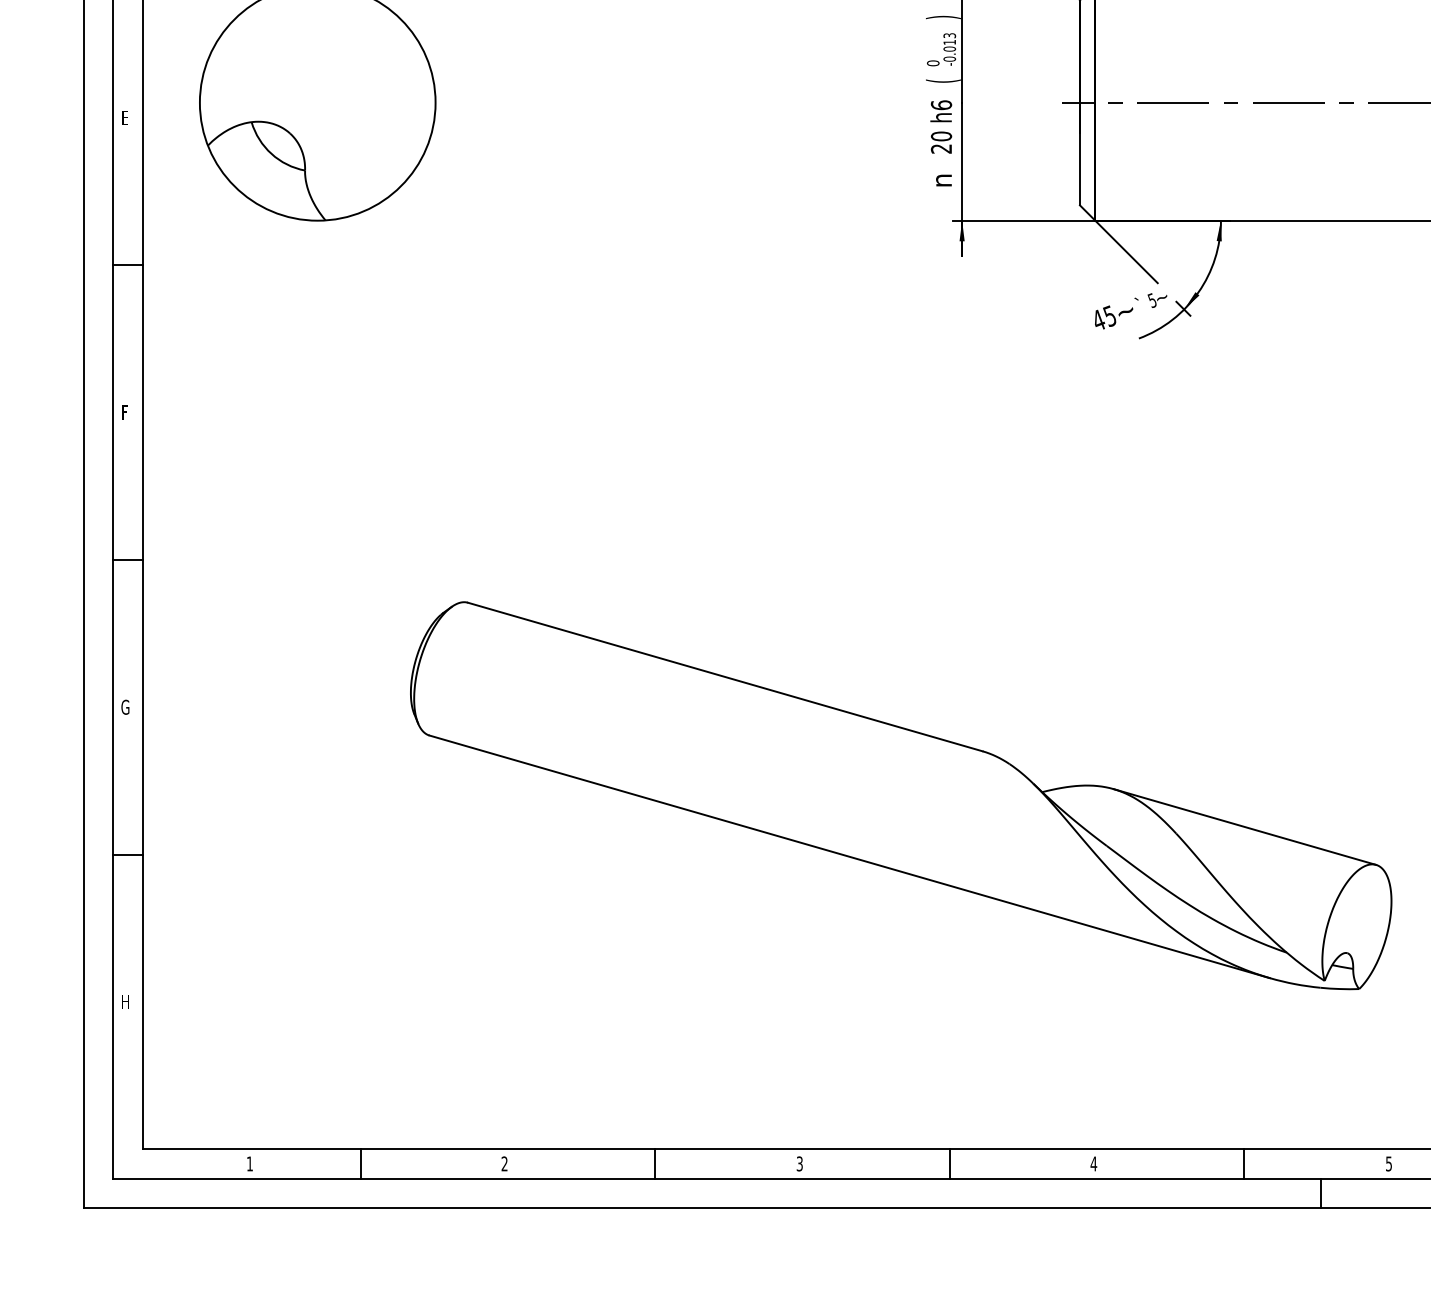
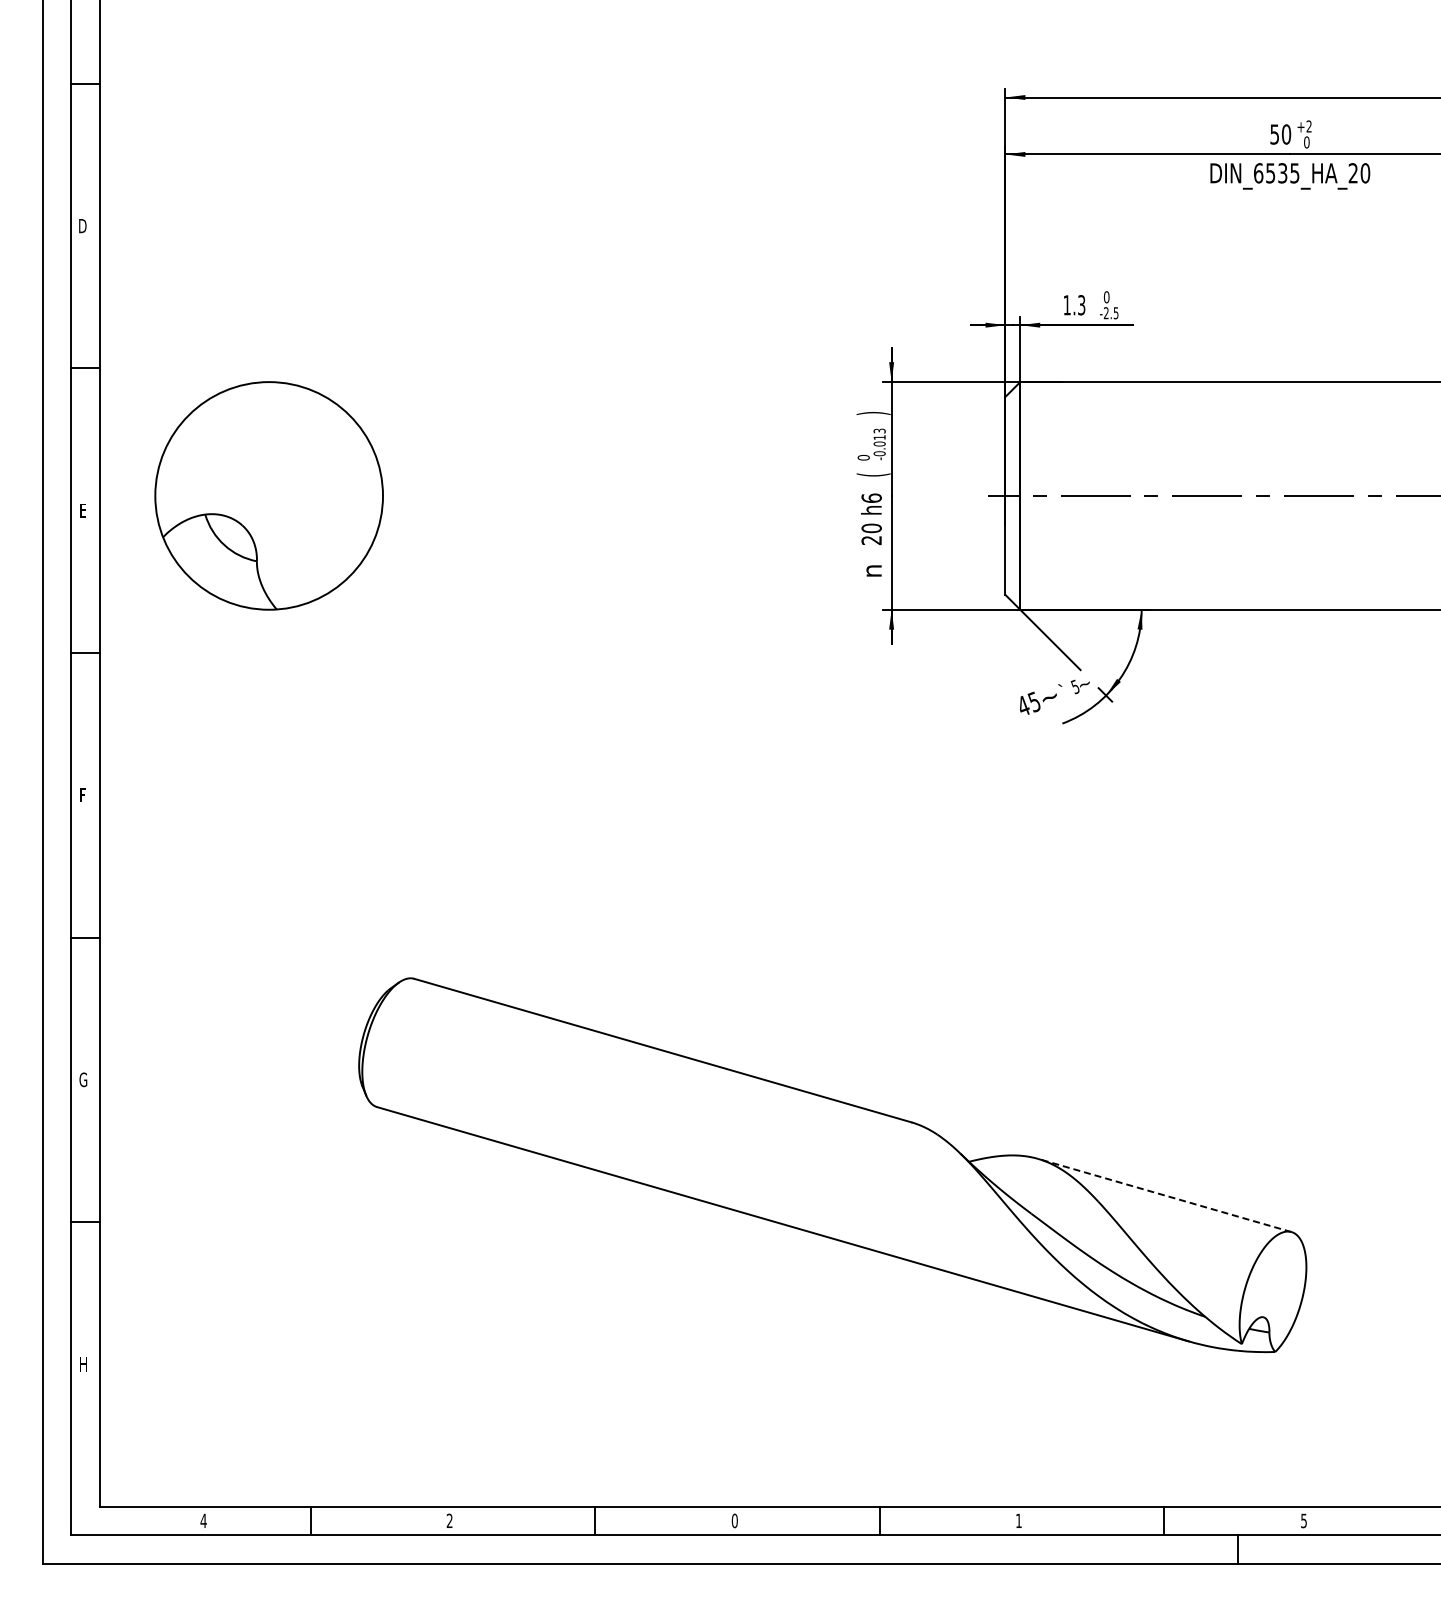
line: (1244, 827) -> (1164, 1195), solid -> dashed
text: (249, 1163) -> (203, 1520), 1 -> 4
text: (799, 1163) -> (734, 1520), 3 -> 0
text: (1093, 1163) -> (1018, 1520), 4 -> 1

